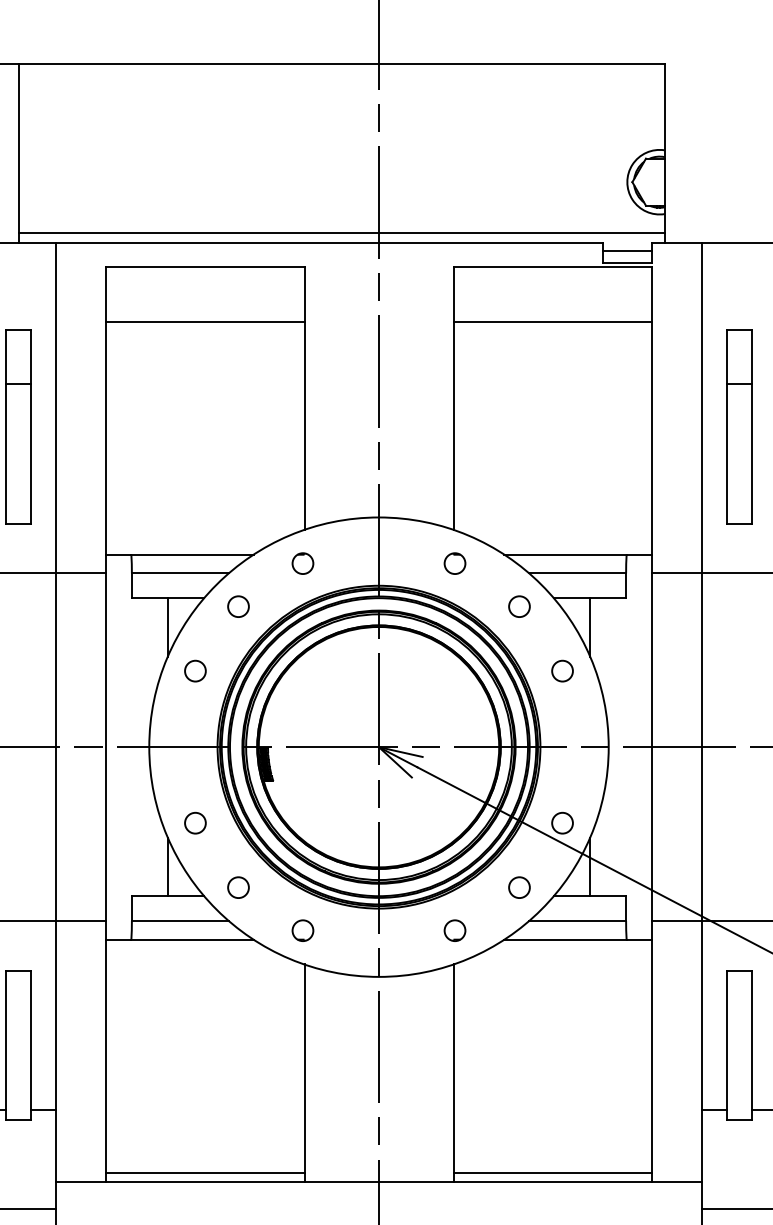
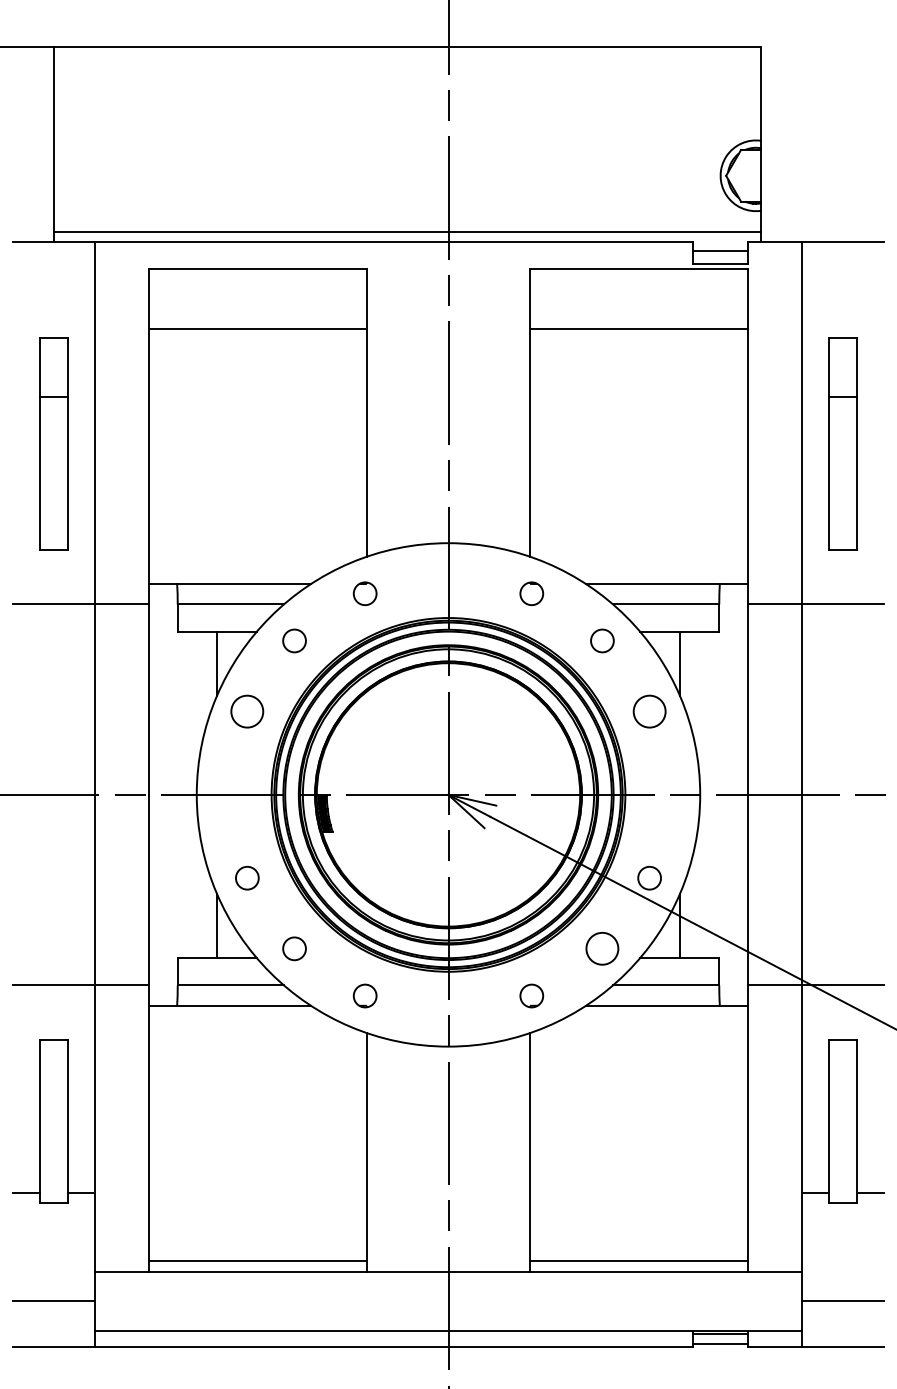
circle: (195, 671) -> (247, 711), size x1.4
circle: (562, 671) -> (649, 711), size x1.4
circle: (519, 887) -> (602, 948), size x1.4

